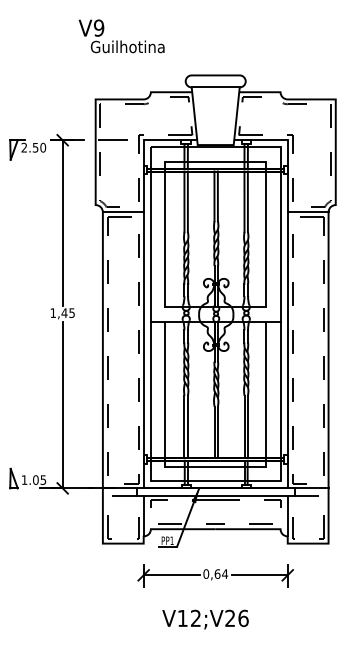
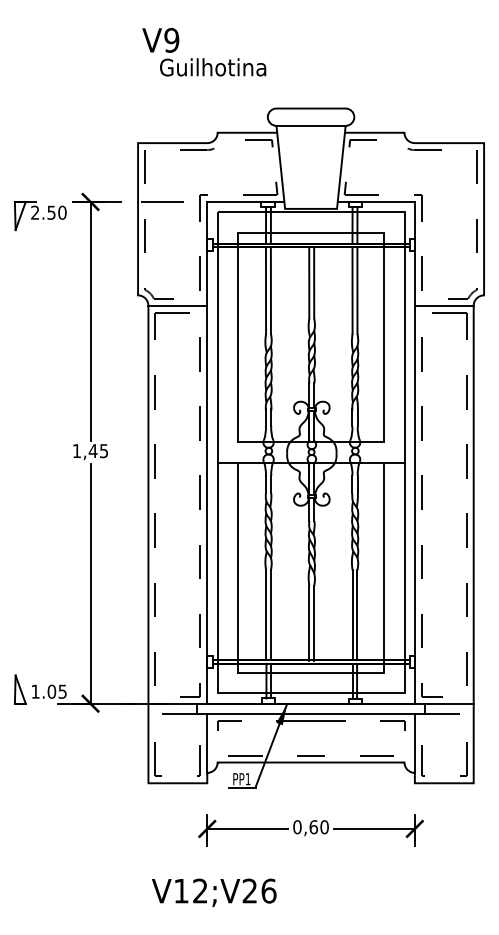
text: (121, 36) -> (204, 52), moved
text: (225, 573) -> (325, 826), 0,64 -> 0,60
text: (205, 619) -> (214, 892), moved

